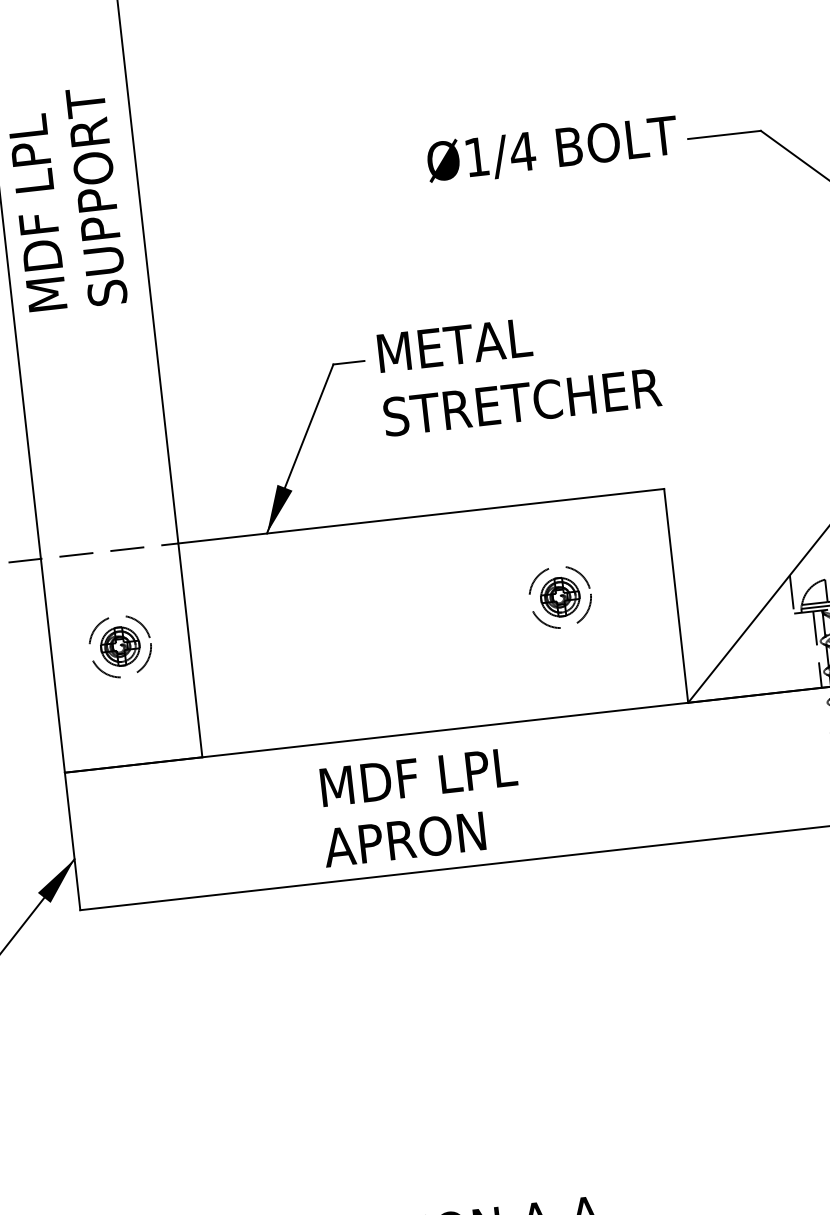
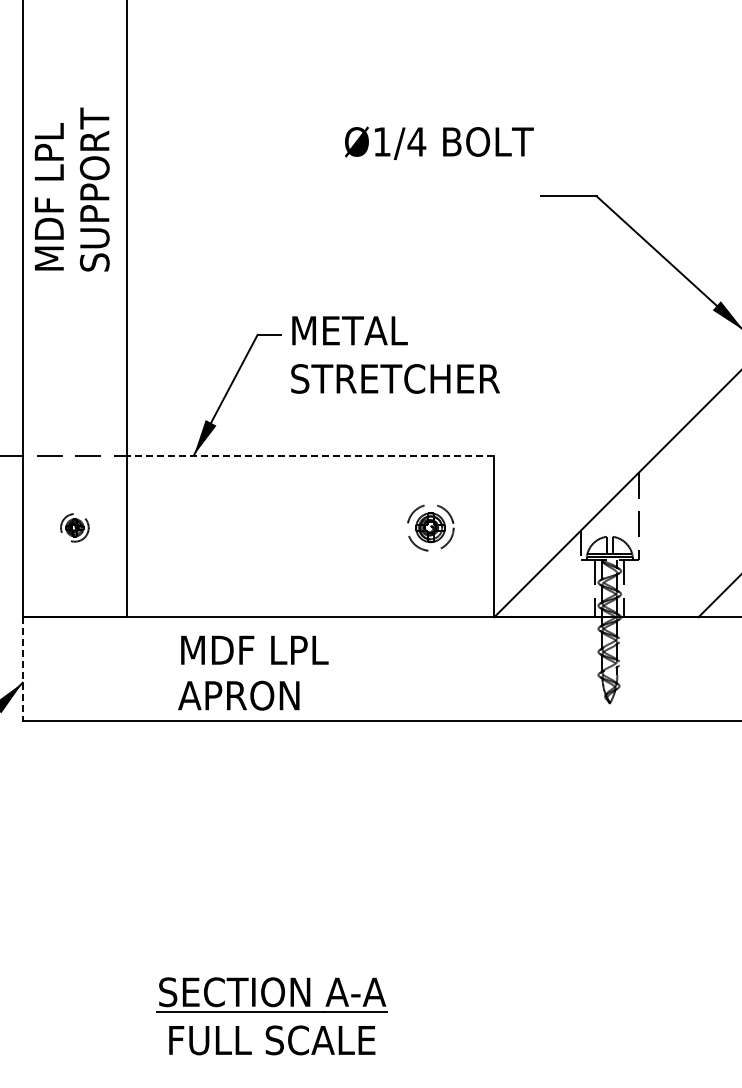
text: (552, 149) -> (439, 142), moved
line: (421, 516) -> (310, 455), solid -> dashed
part: (560, 596) -> (430, 527), moved
part: (119, 646) -> (74, 527), size x0.6
text: (420, 806) -> (253, 672), moved
line: (72, 841) -> (22, 669), solid -> dashed

